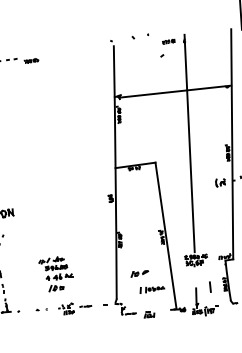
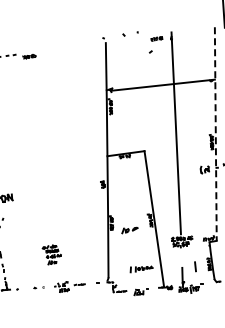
line: (231, 144) -> (215, 134), solid -> dashed
part: (55, 273) -> (51, 254), size x0.6
part: (139, 273) -> (129, 230), moved

